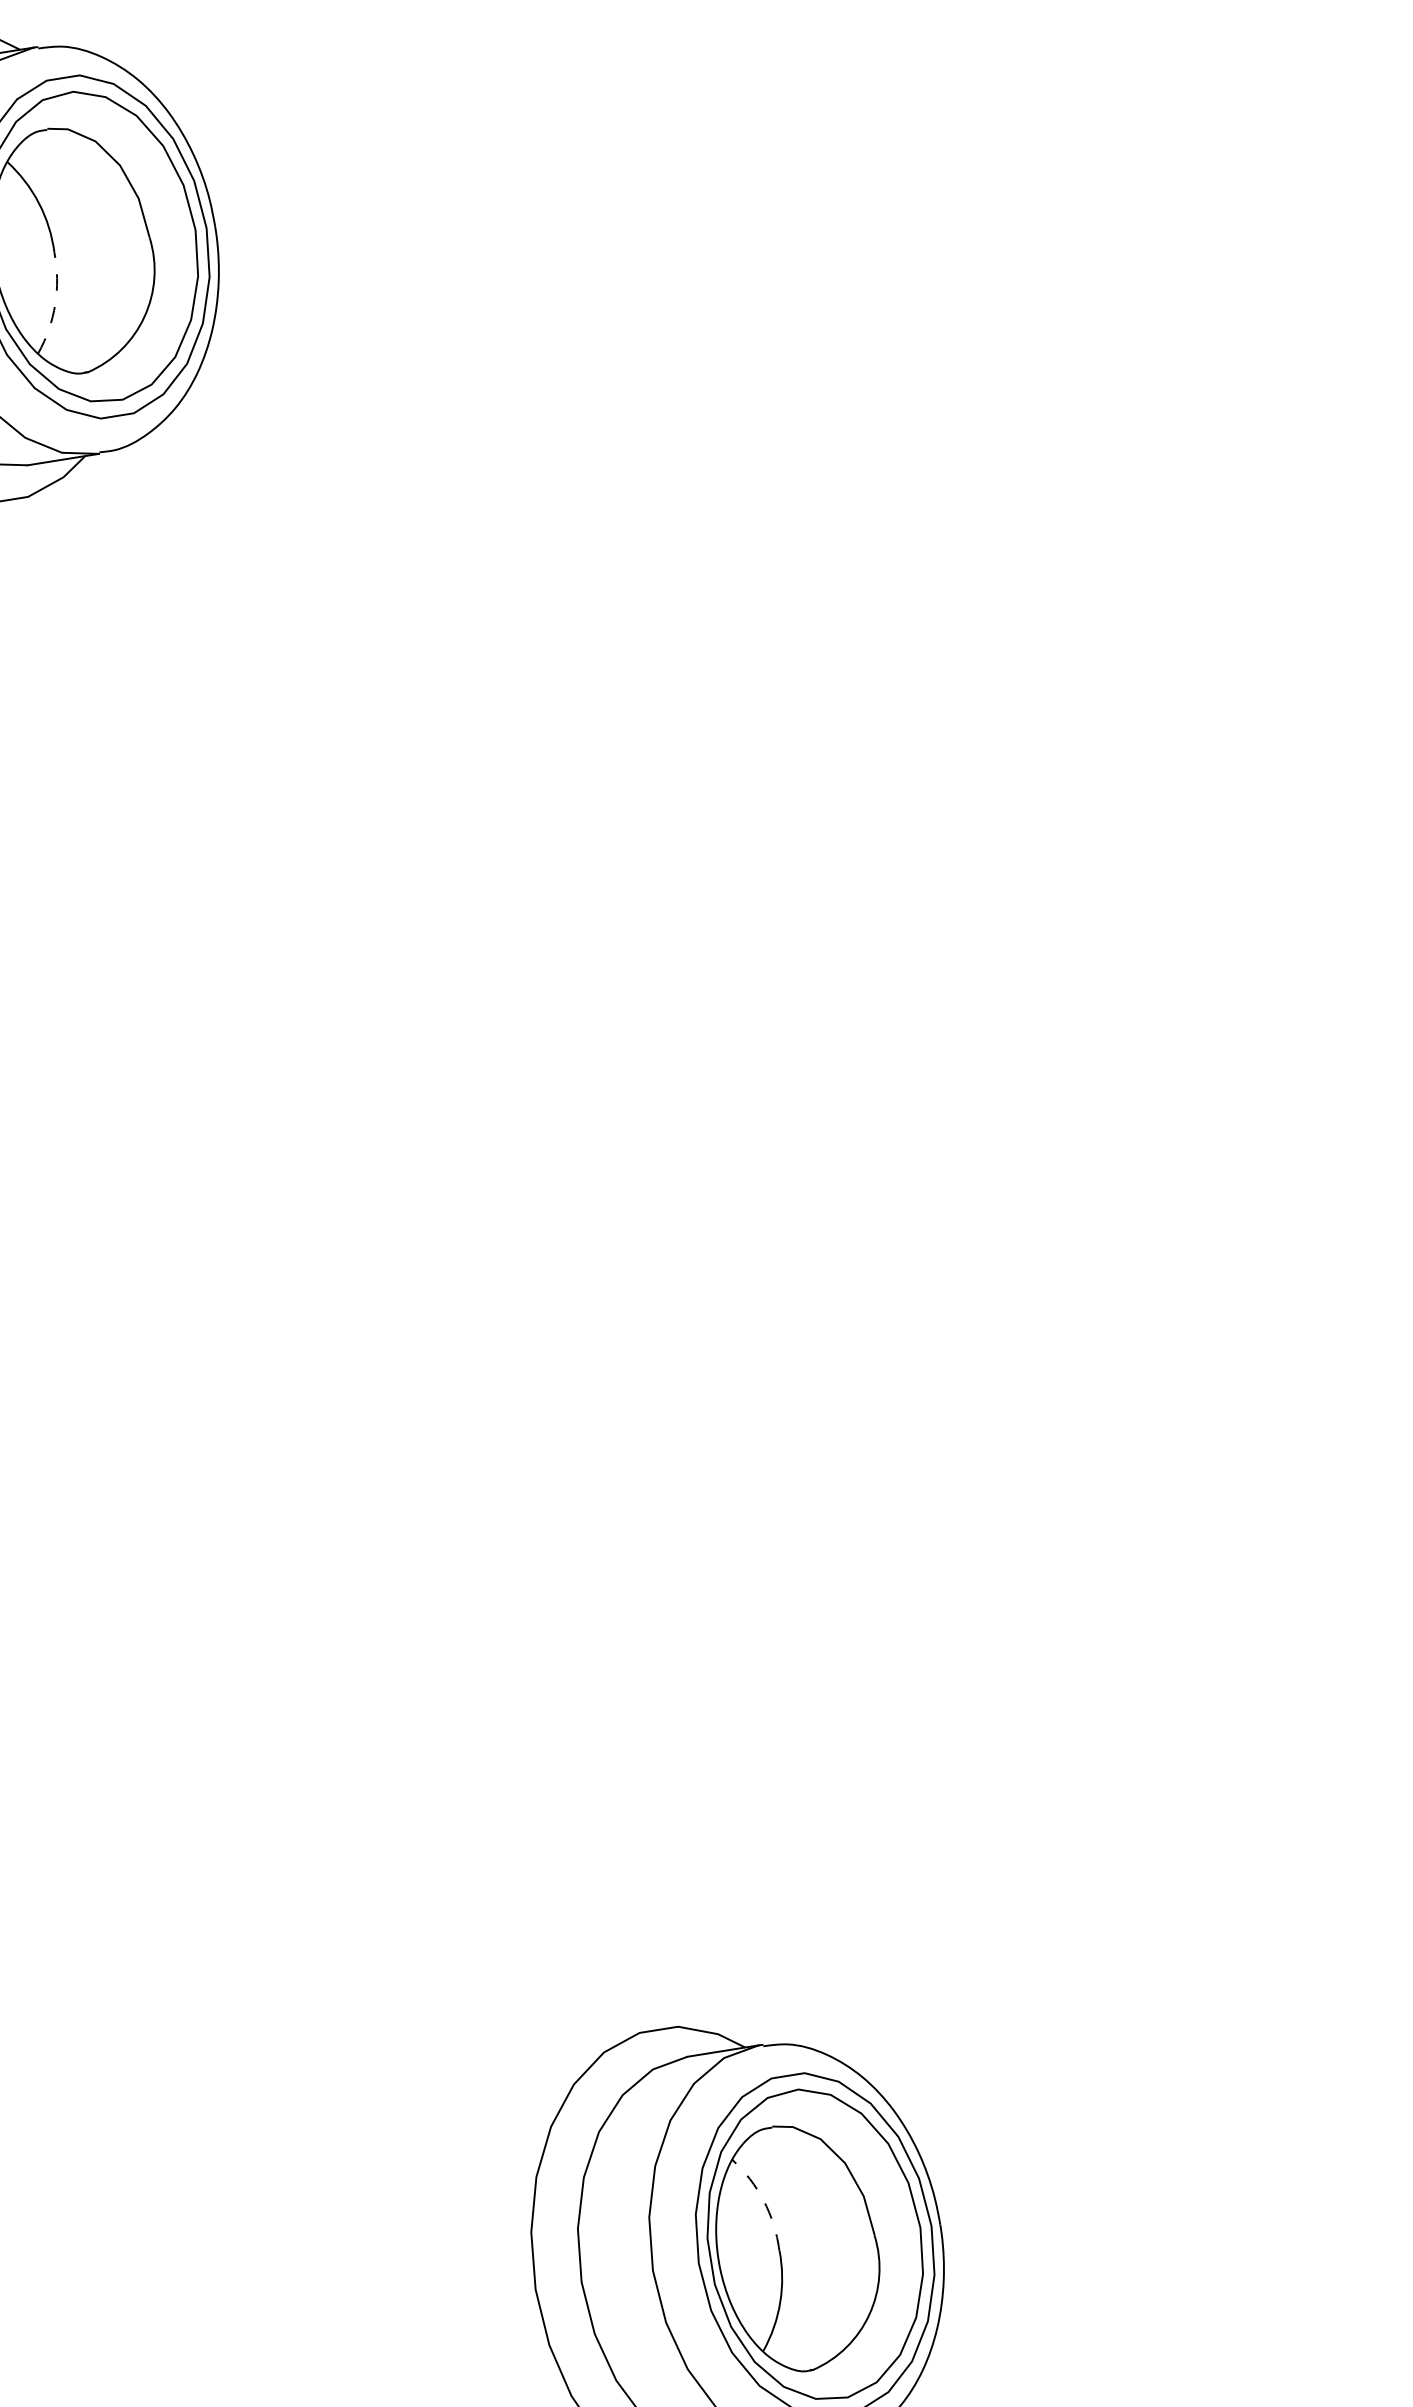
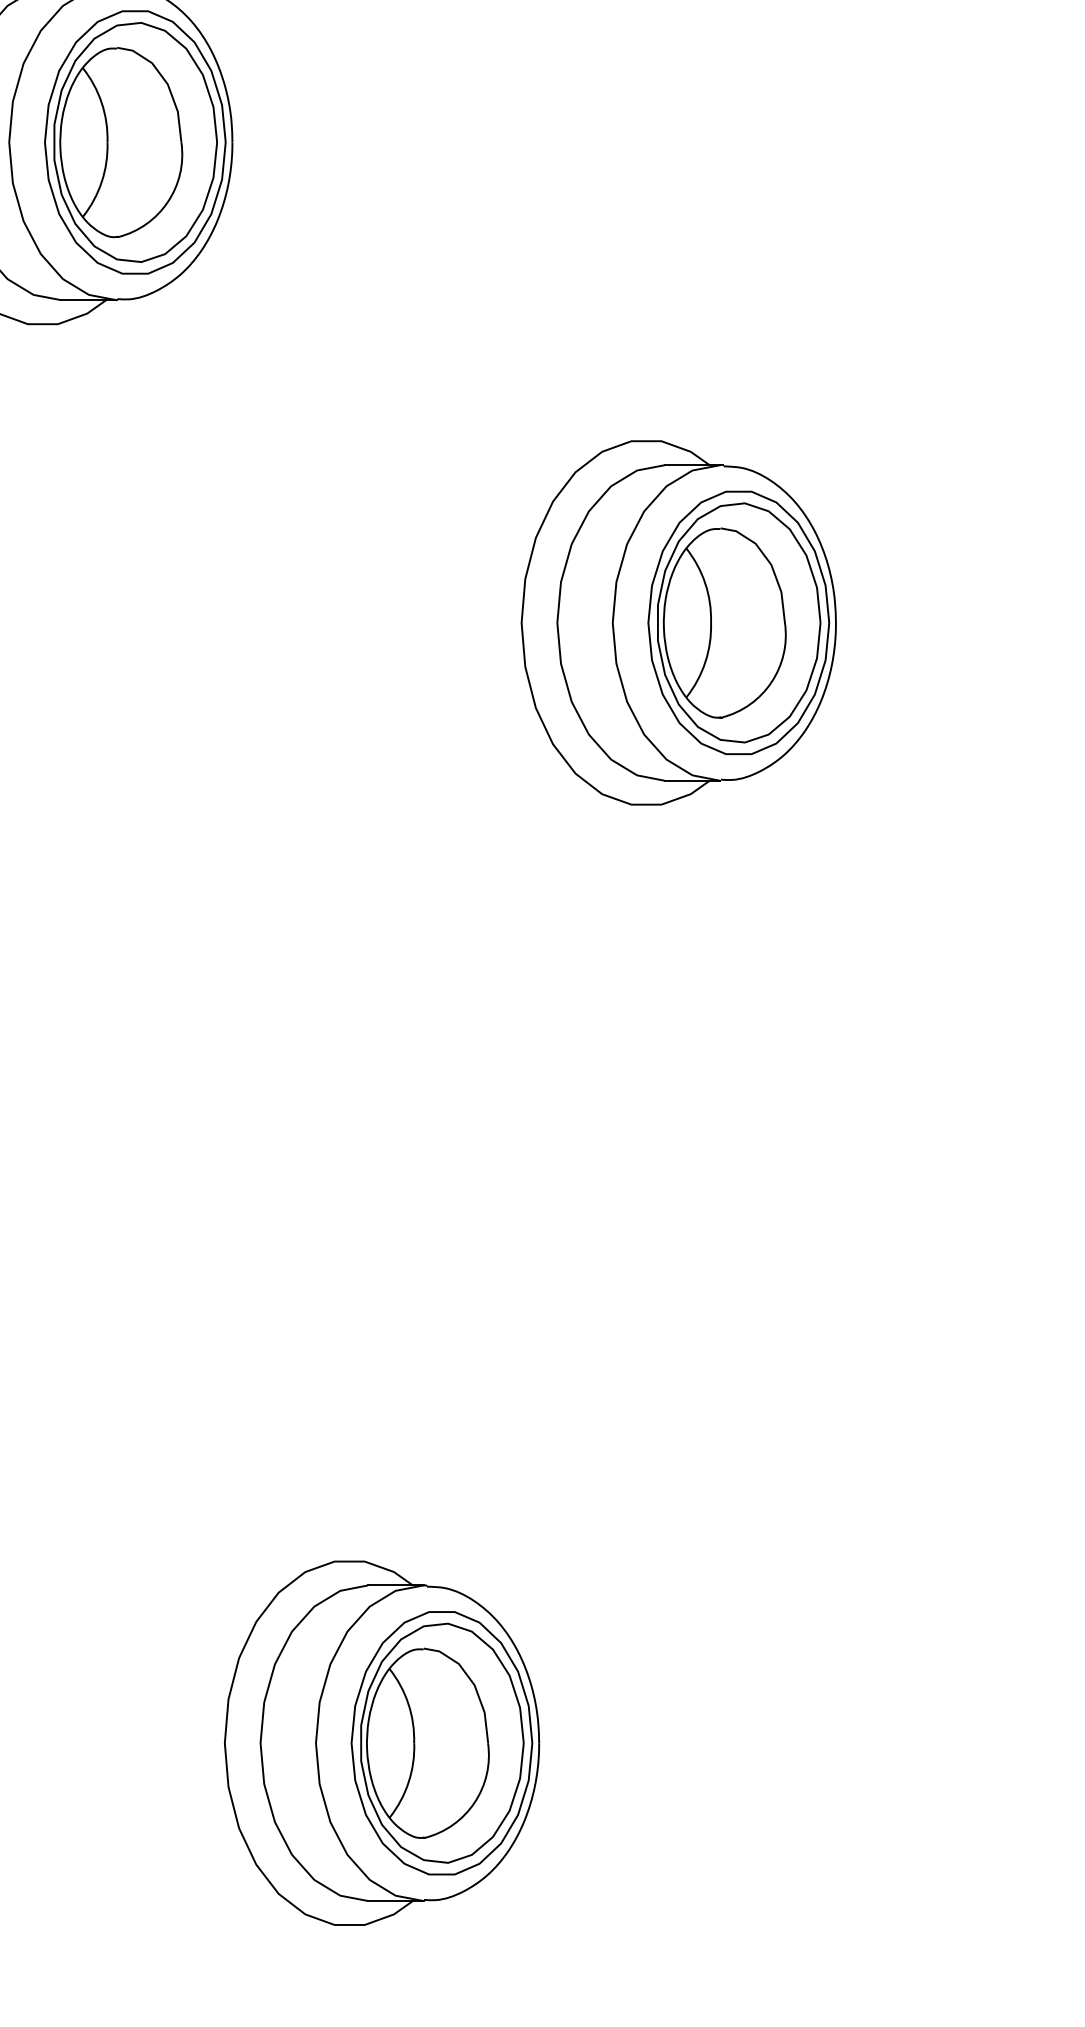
arc: (54, 304) -> (101, 181), dashed -> solid
part: (888, 752) -> (678, 622), added
arc: (763, 2200) -> (408, 1703), dashed -> solid

